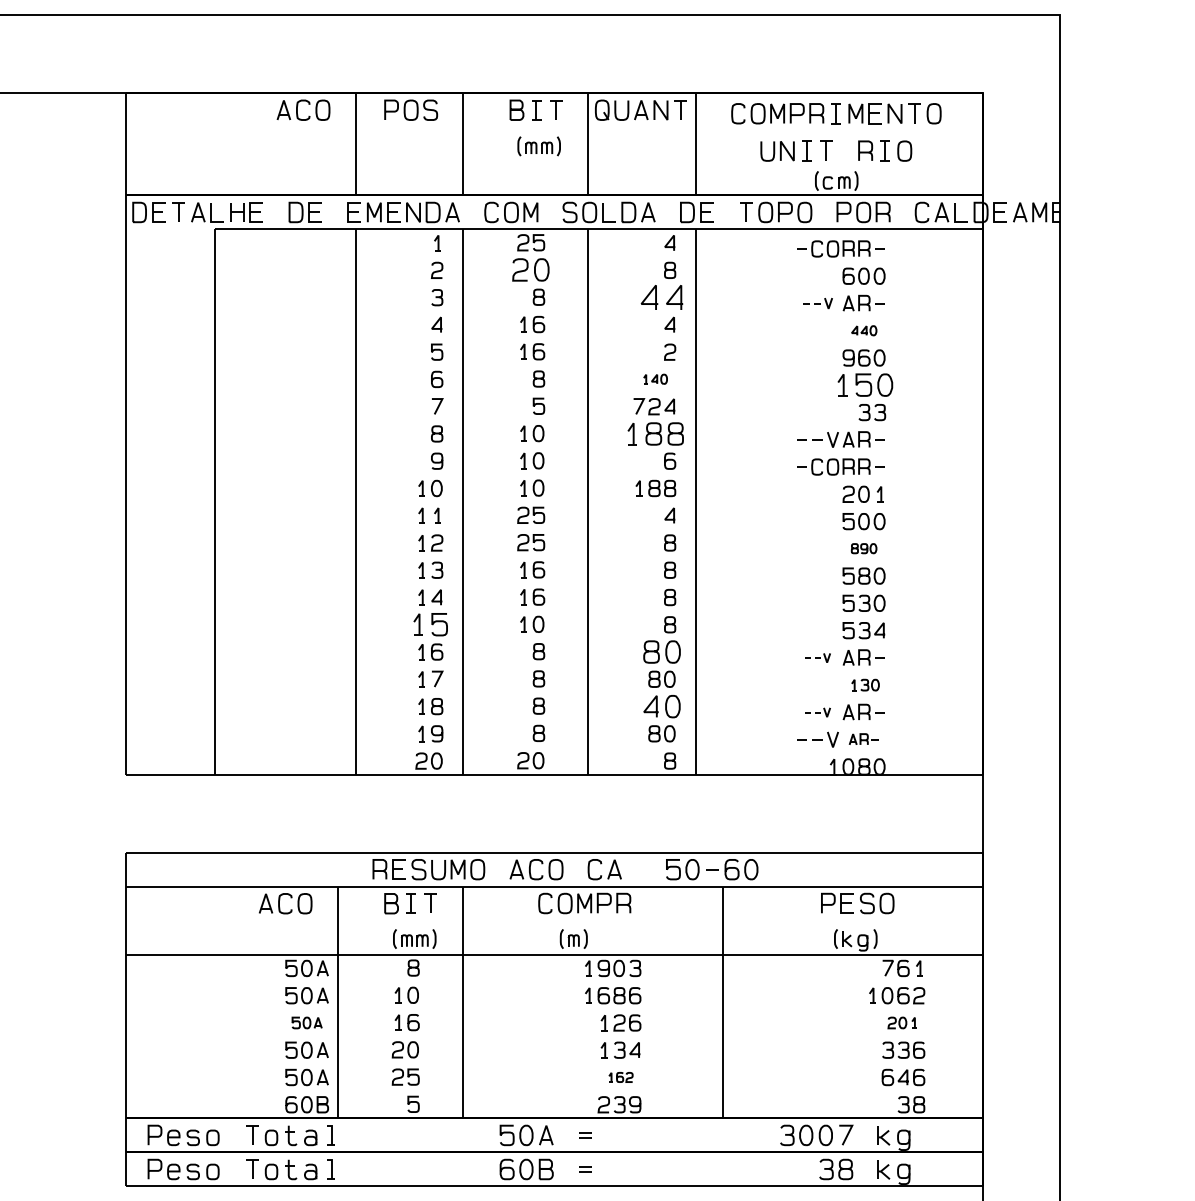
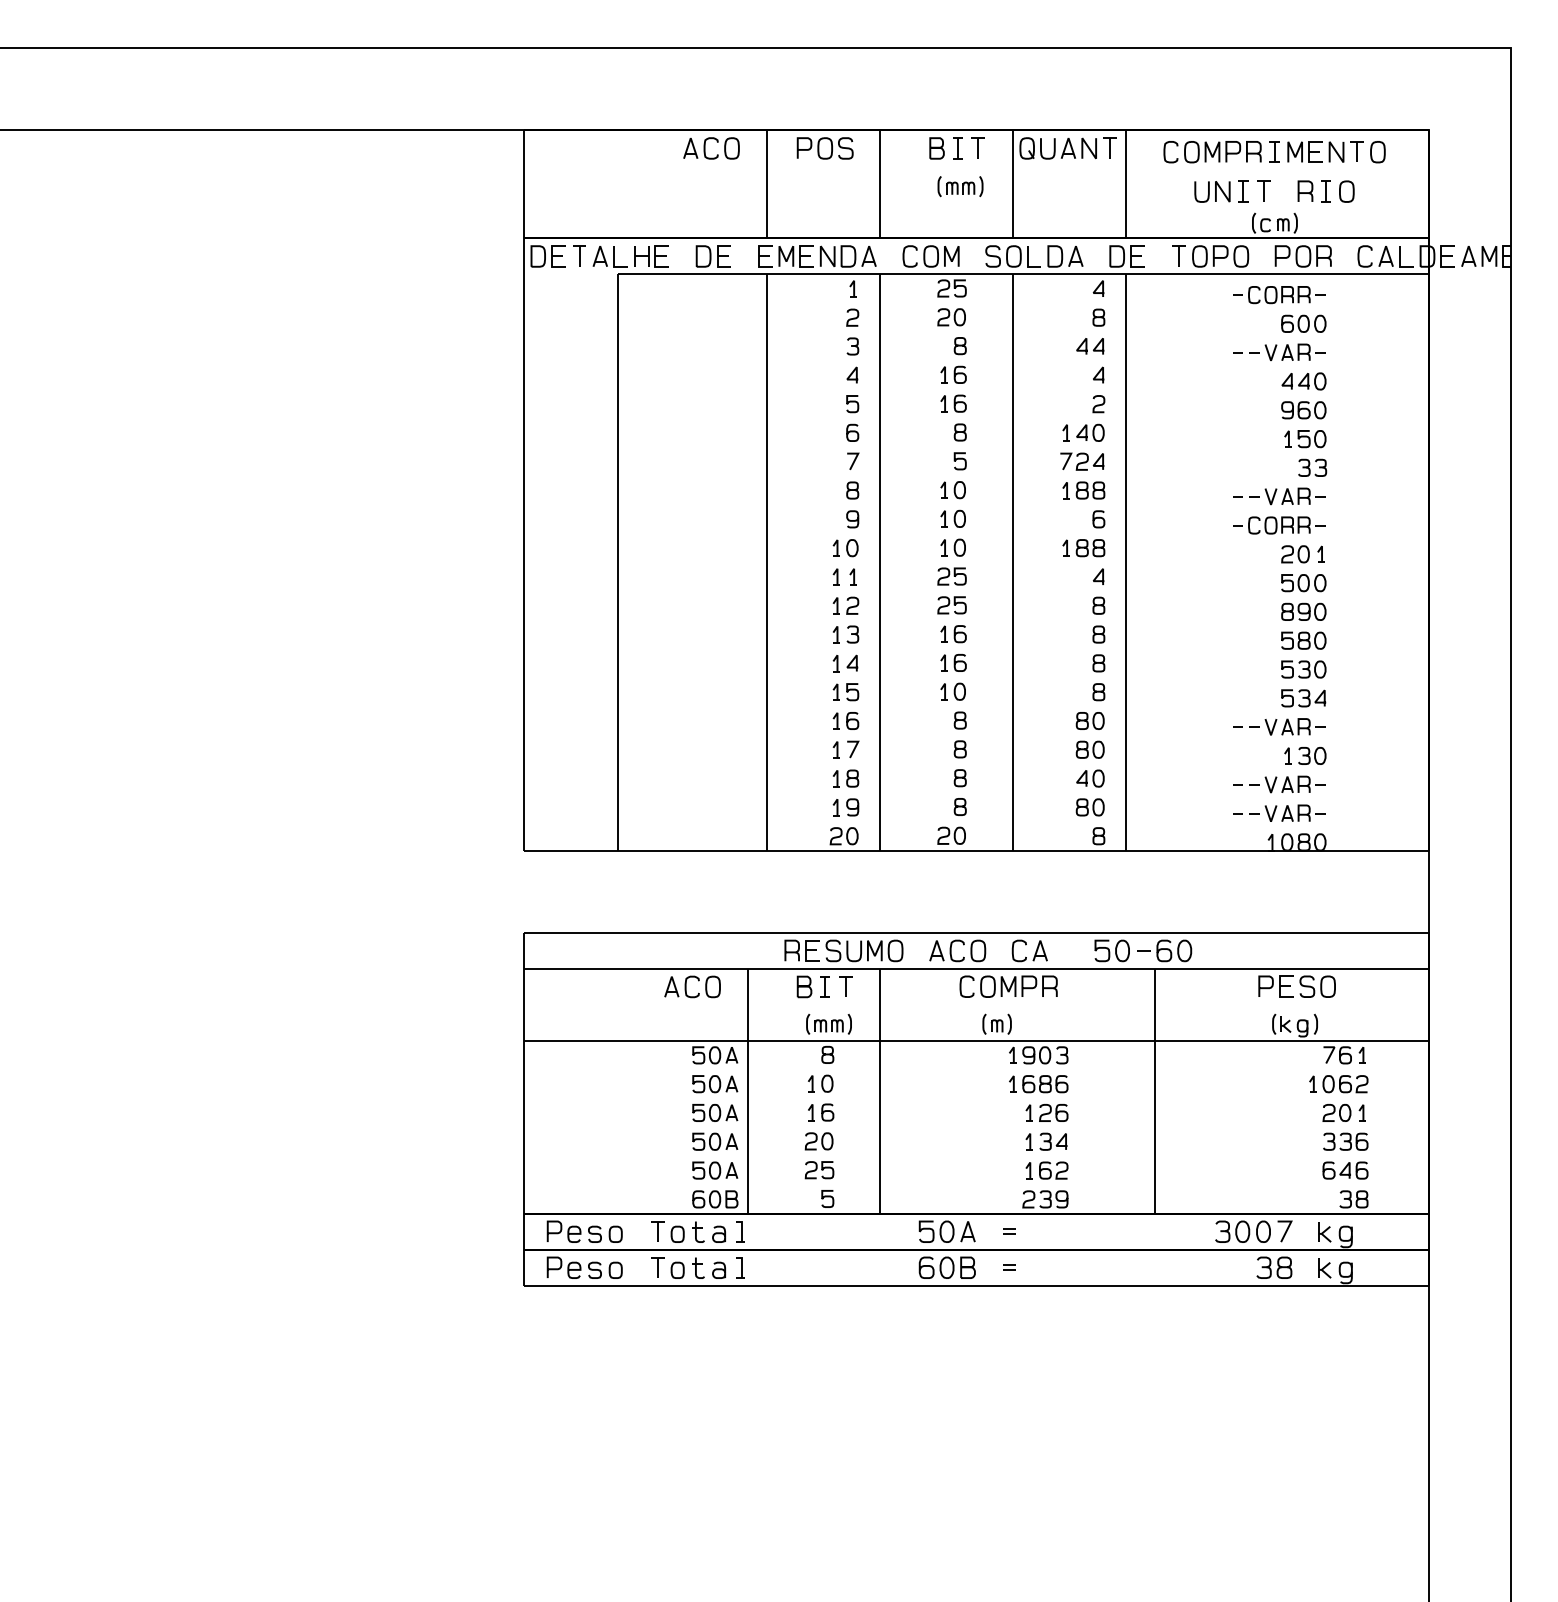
part: (530, 270) -> (951, 317), size x0.71
part: (662, 297) -> (1090, 346), size x0.62
part: (818, 303) -> (1255, 352), size x1.43
part: (863, 330) -> (1303, 381), size x1.67
part: (655, 379) -> (1083, 432), size x1.67
part: (865, 385) -> (1305, 439), size x0.71
part: (655, 433) -> (1083, 490), size x0.71
part: (863, 548) -> (1303, 611), size x1.67
part: (430, 625) -> (845, 692), size x0.71
part: (661, 651) -> (1089, 720), size x0.71
part: (818, 658) -> (1255, 727), size x1.67
part: (865, 684) -> (1305, 755), size x1.43
part: (662, 706) -> (1090, 778), size x0.71
part: (818, 712) -> (1255, 784), size x1.67
part: (863, 738) -> (1303, 812), size x1.43
part: (307, 1022) -> (715, 1112), size x1.43
part: (901, 1022) -> (1343, 1112), size x1.43
part: (620, 1077) -> (1046, 1170), size x1.67

